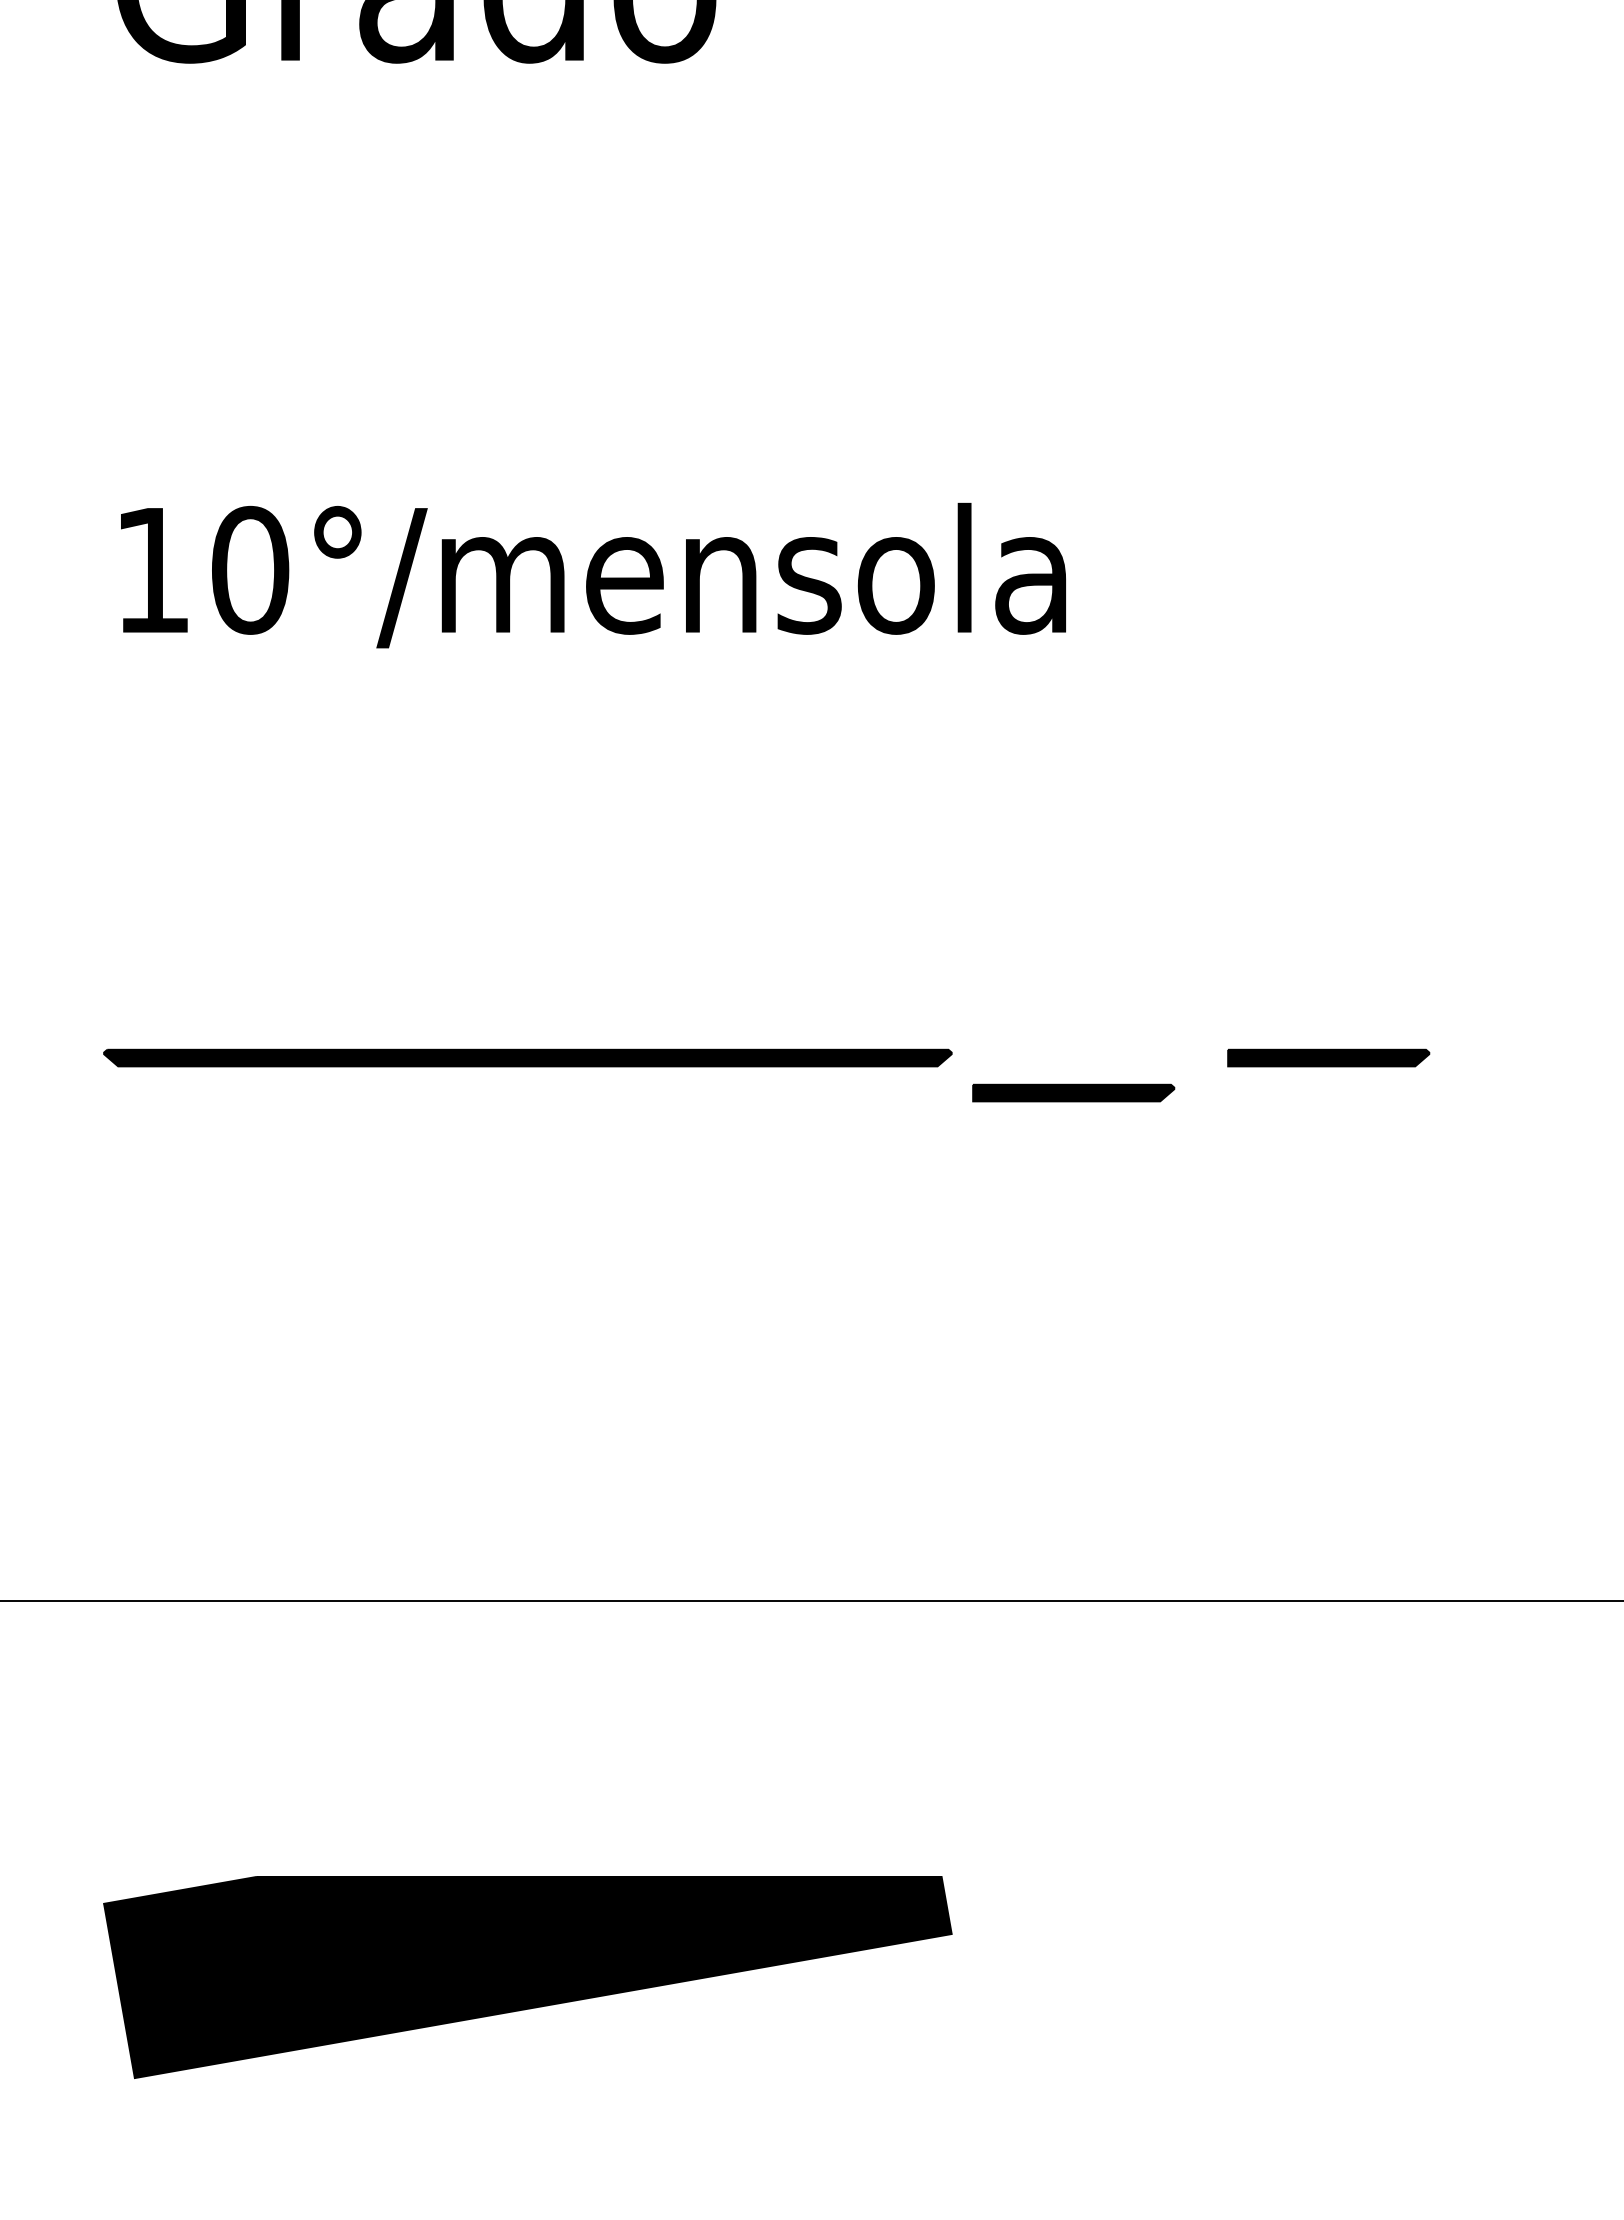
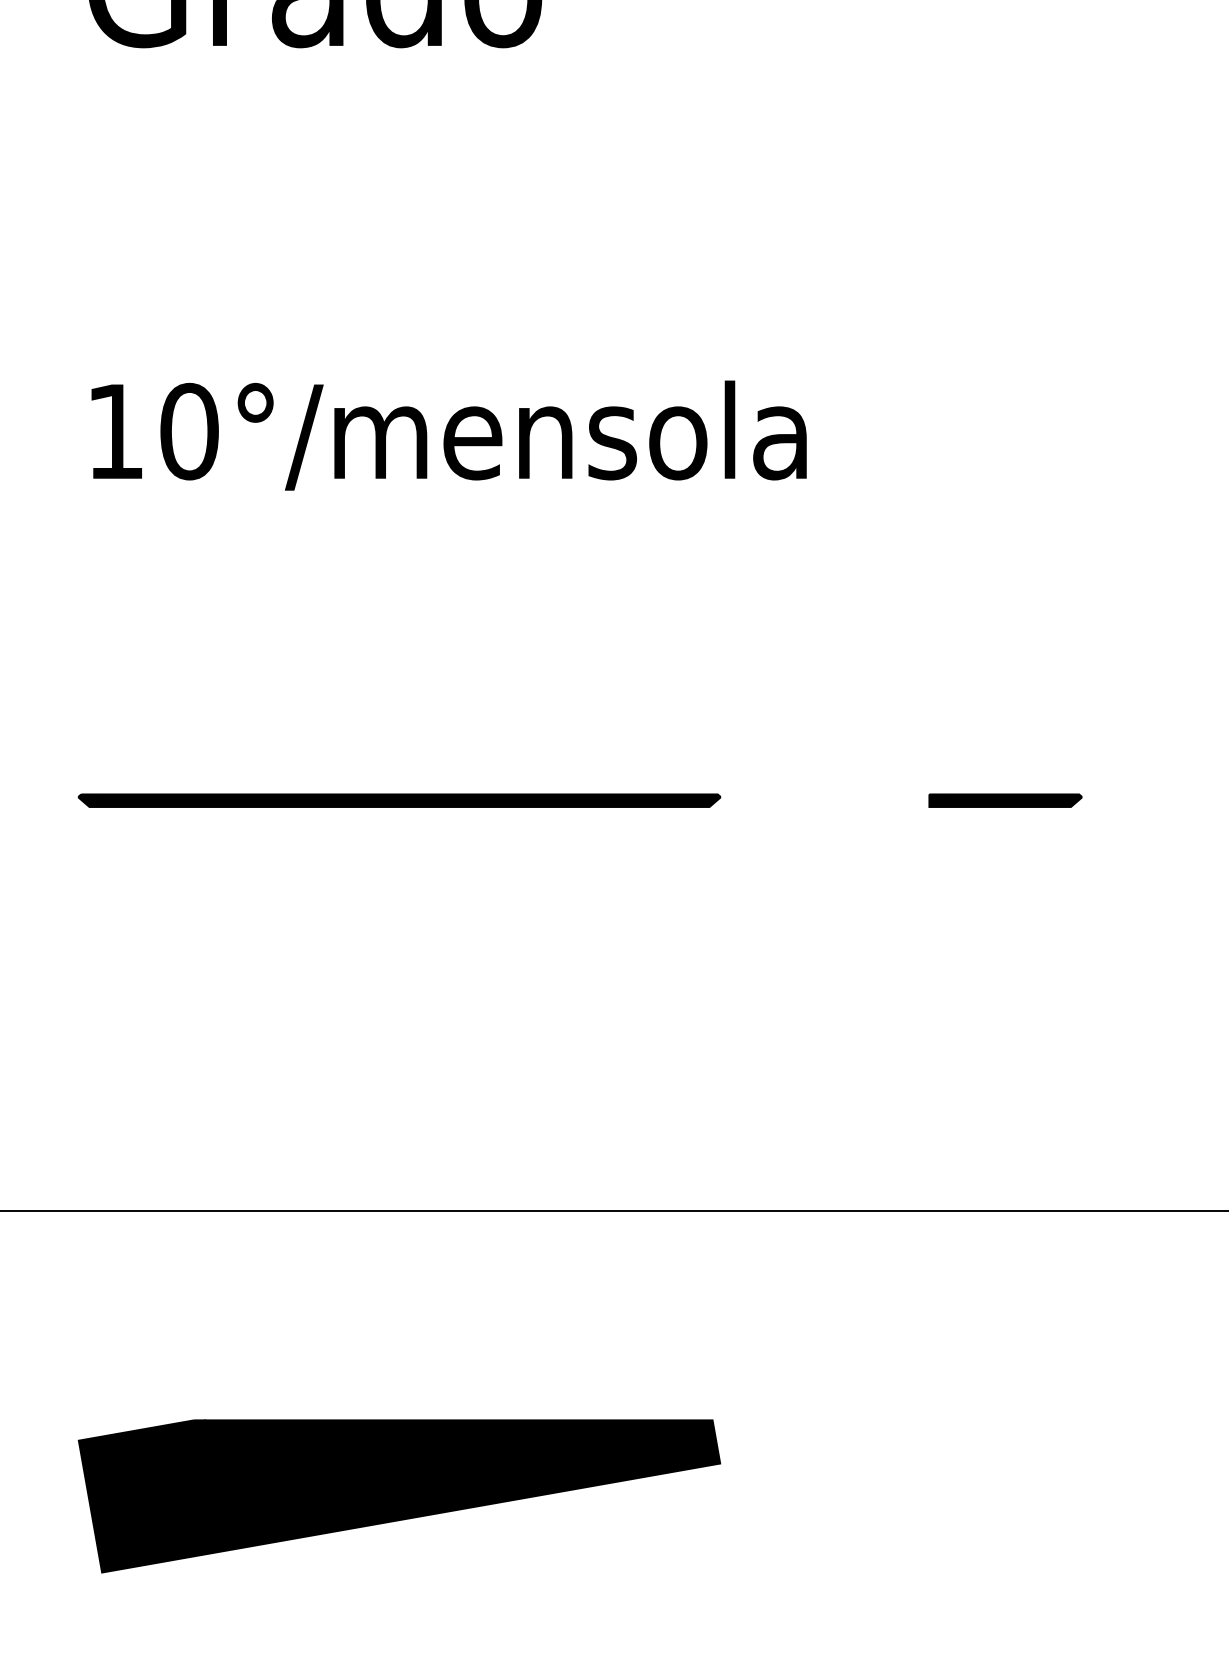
part: (1073, 1092) -> (812, 826), removed

